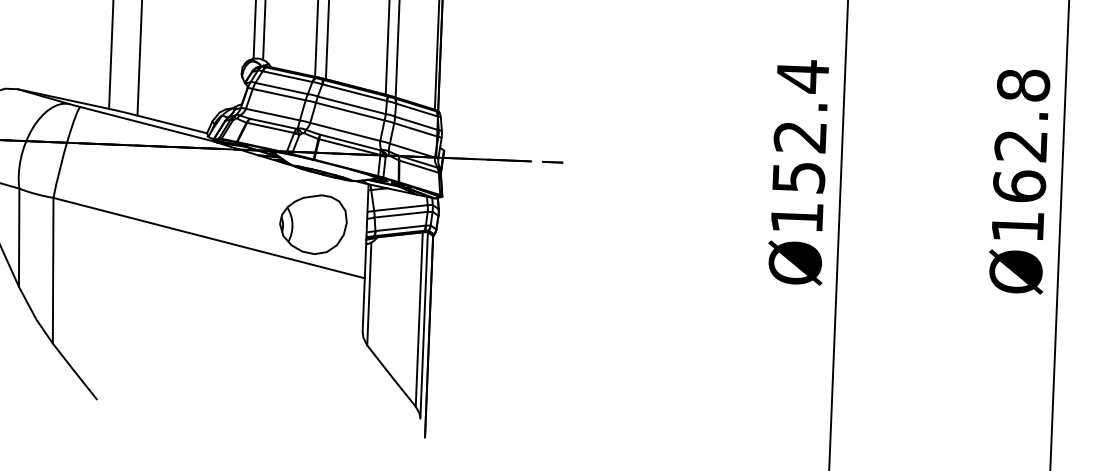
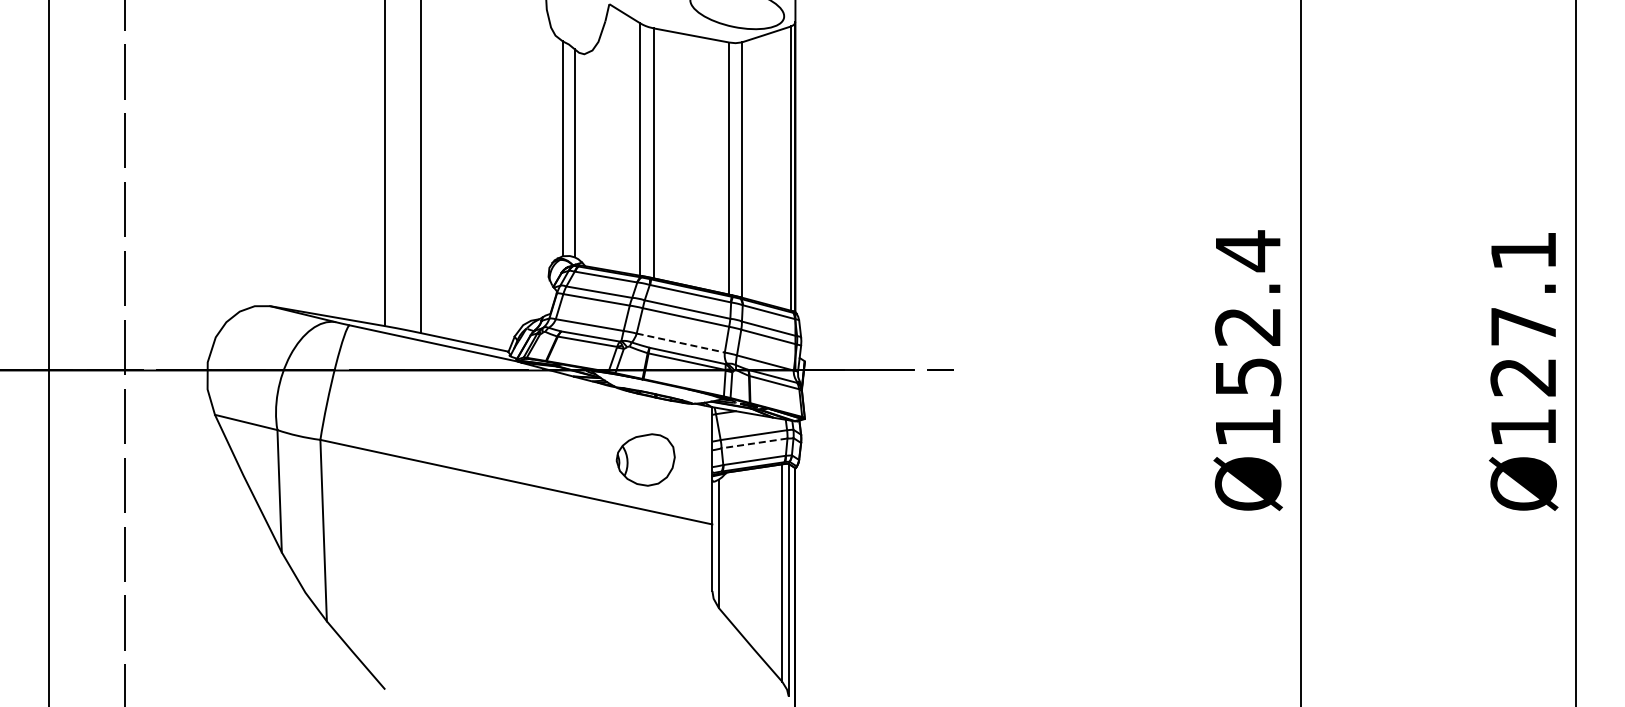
line: (345, 132) -> (681, 343), solid -> dashed
text: (1021, 135) -> (1523, 313), Ø162.8 -> Ø127.1
line: (401, 214) -> (754, 443), solid -> dashed
part: (313, 224) -> (645, 459), size x0.7

